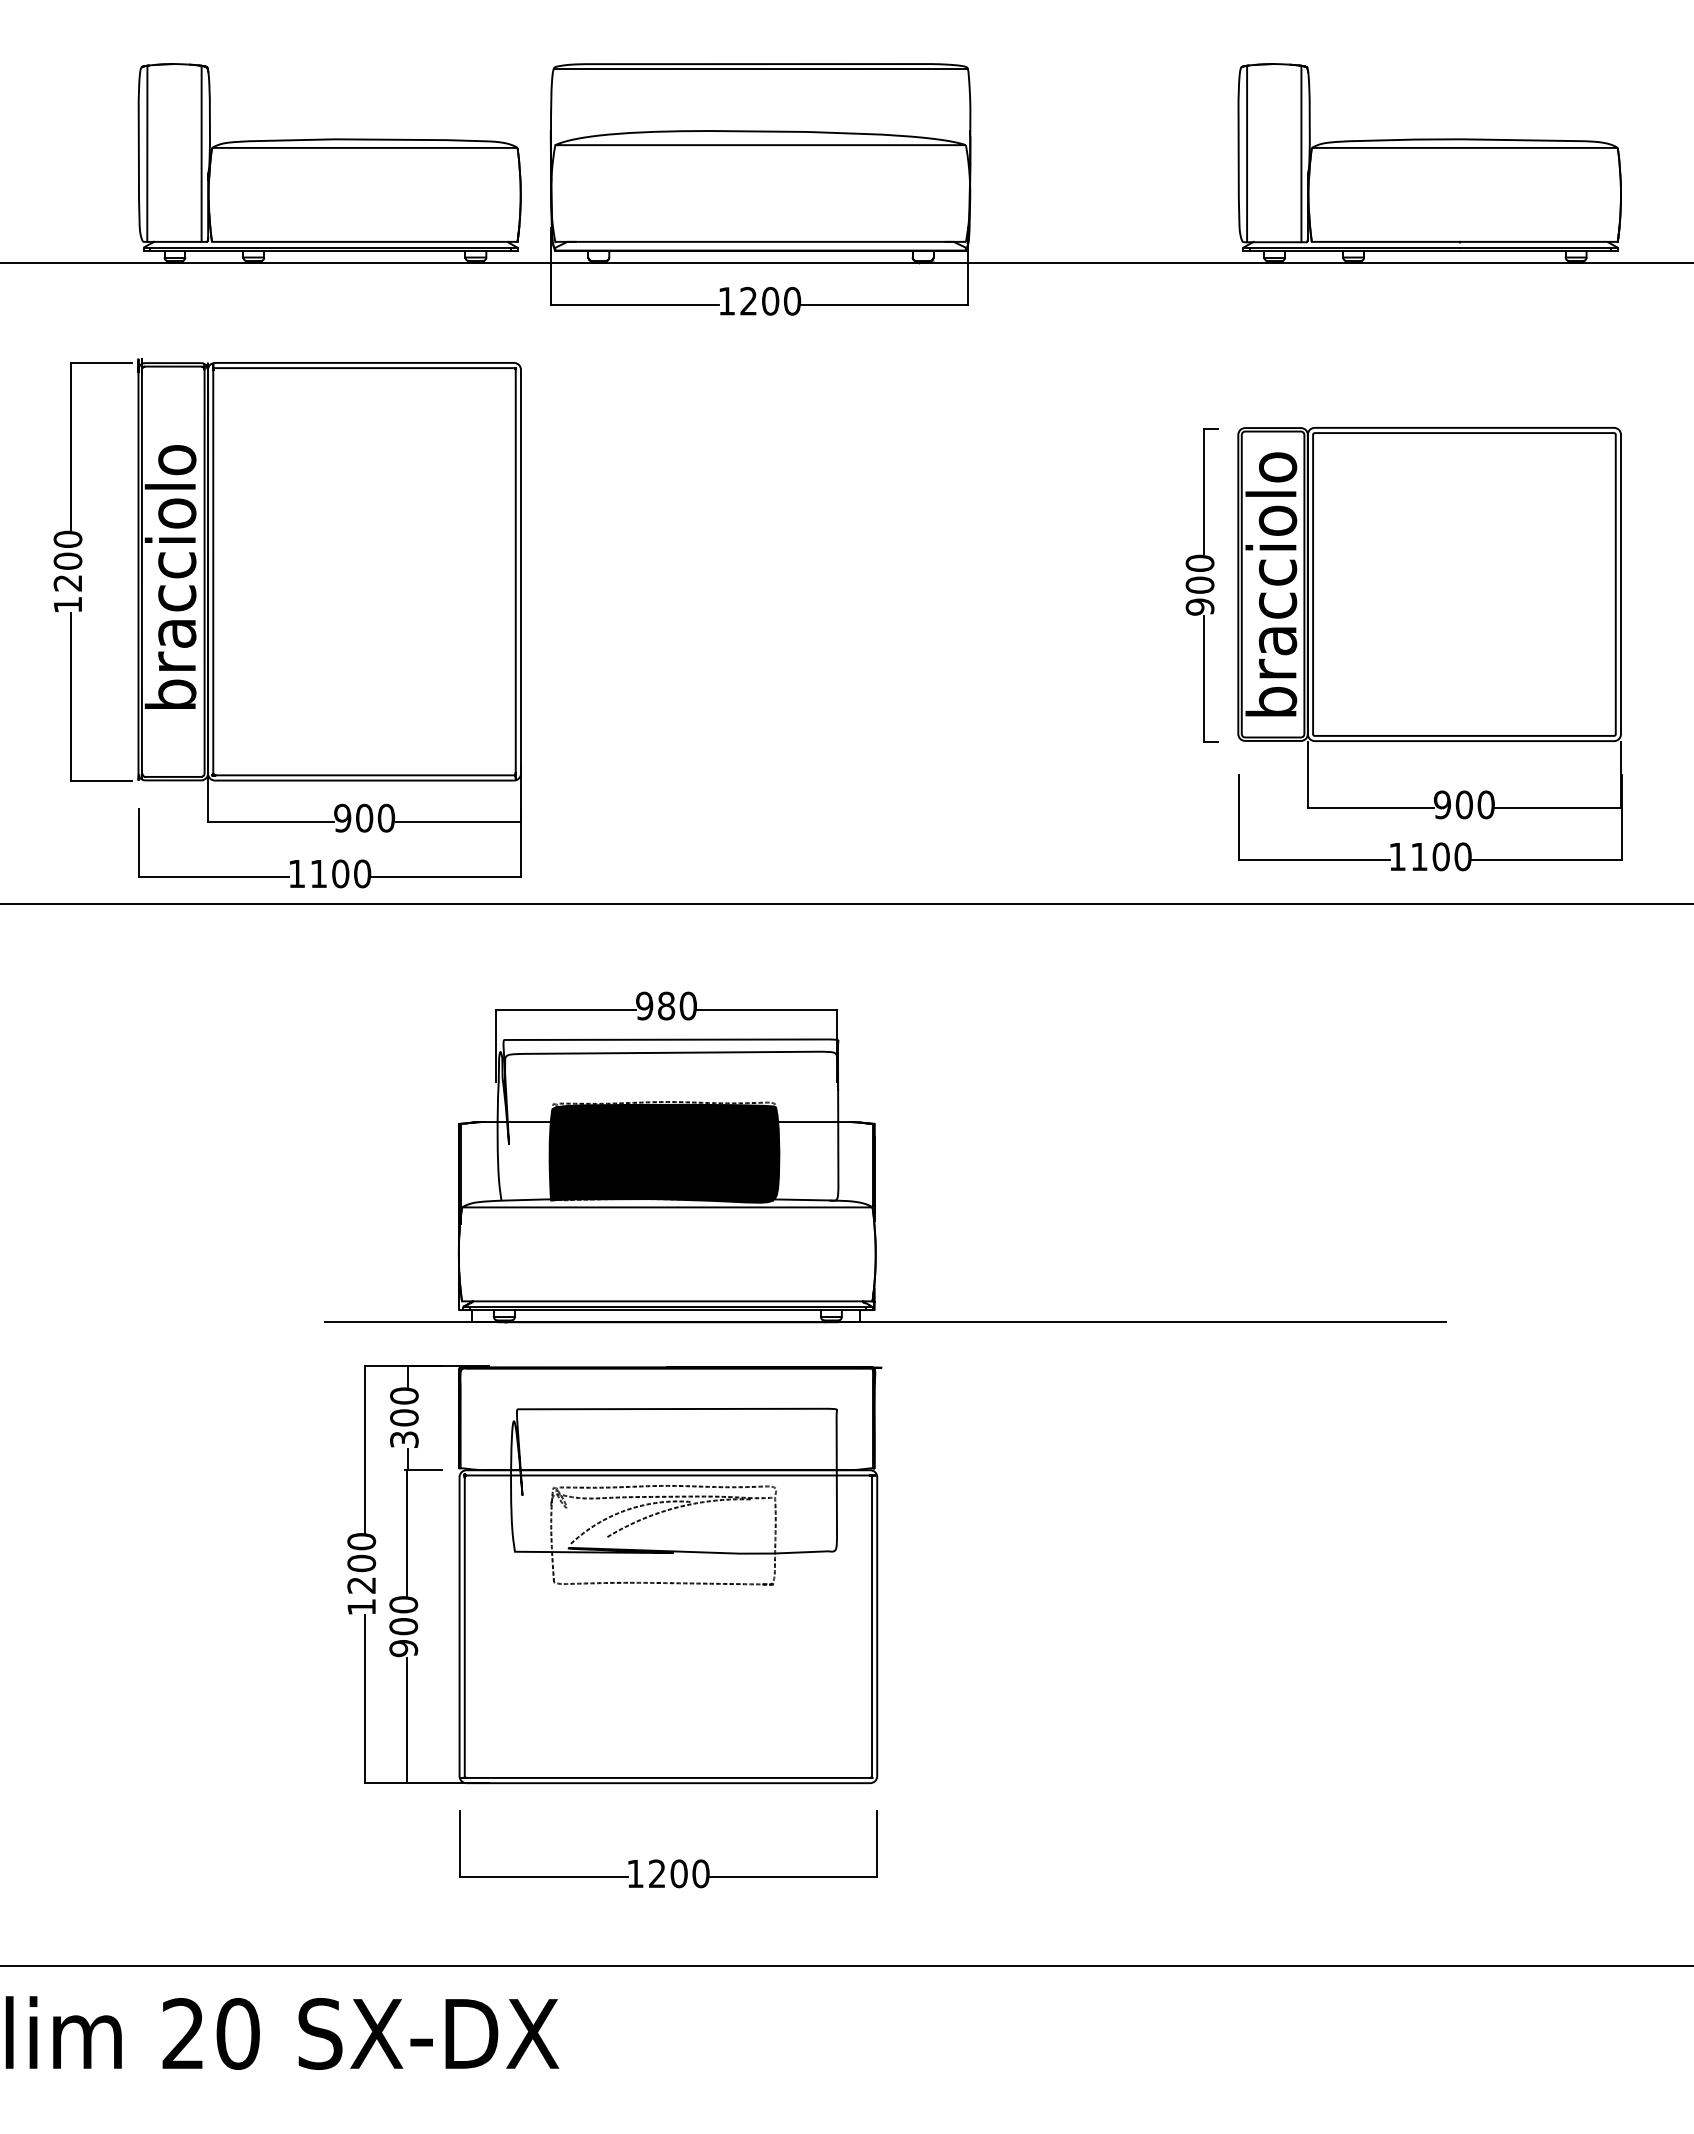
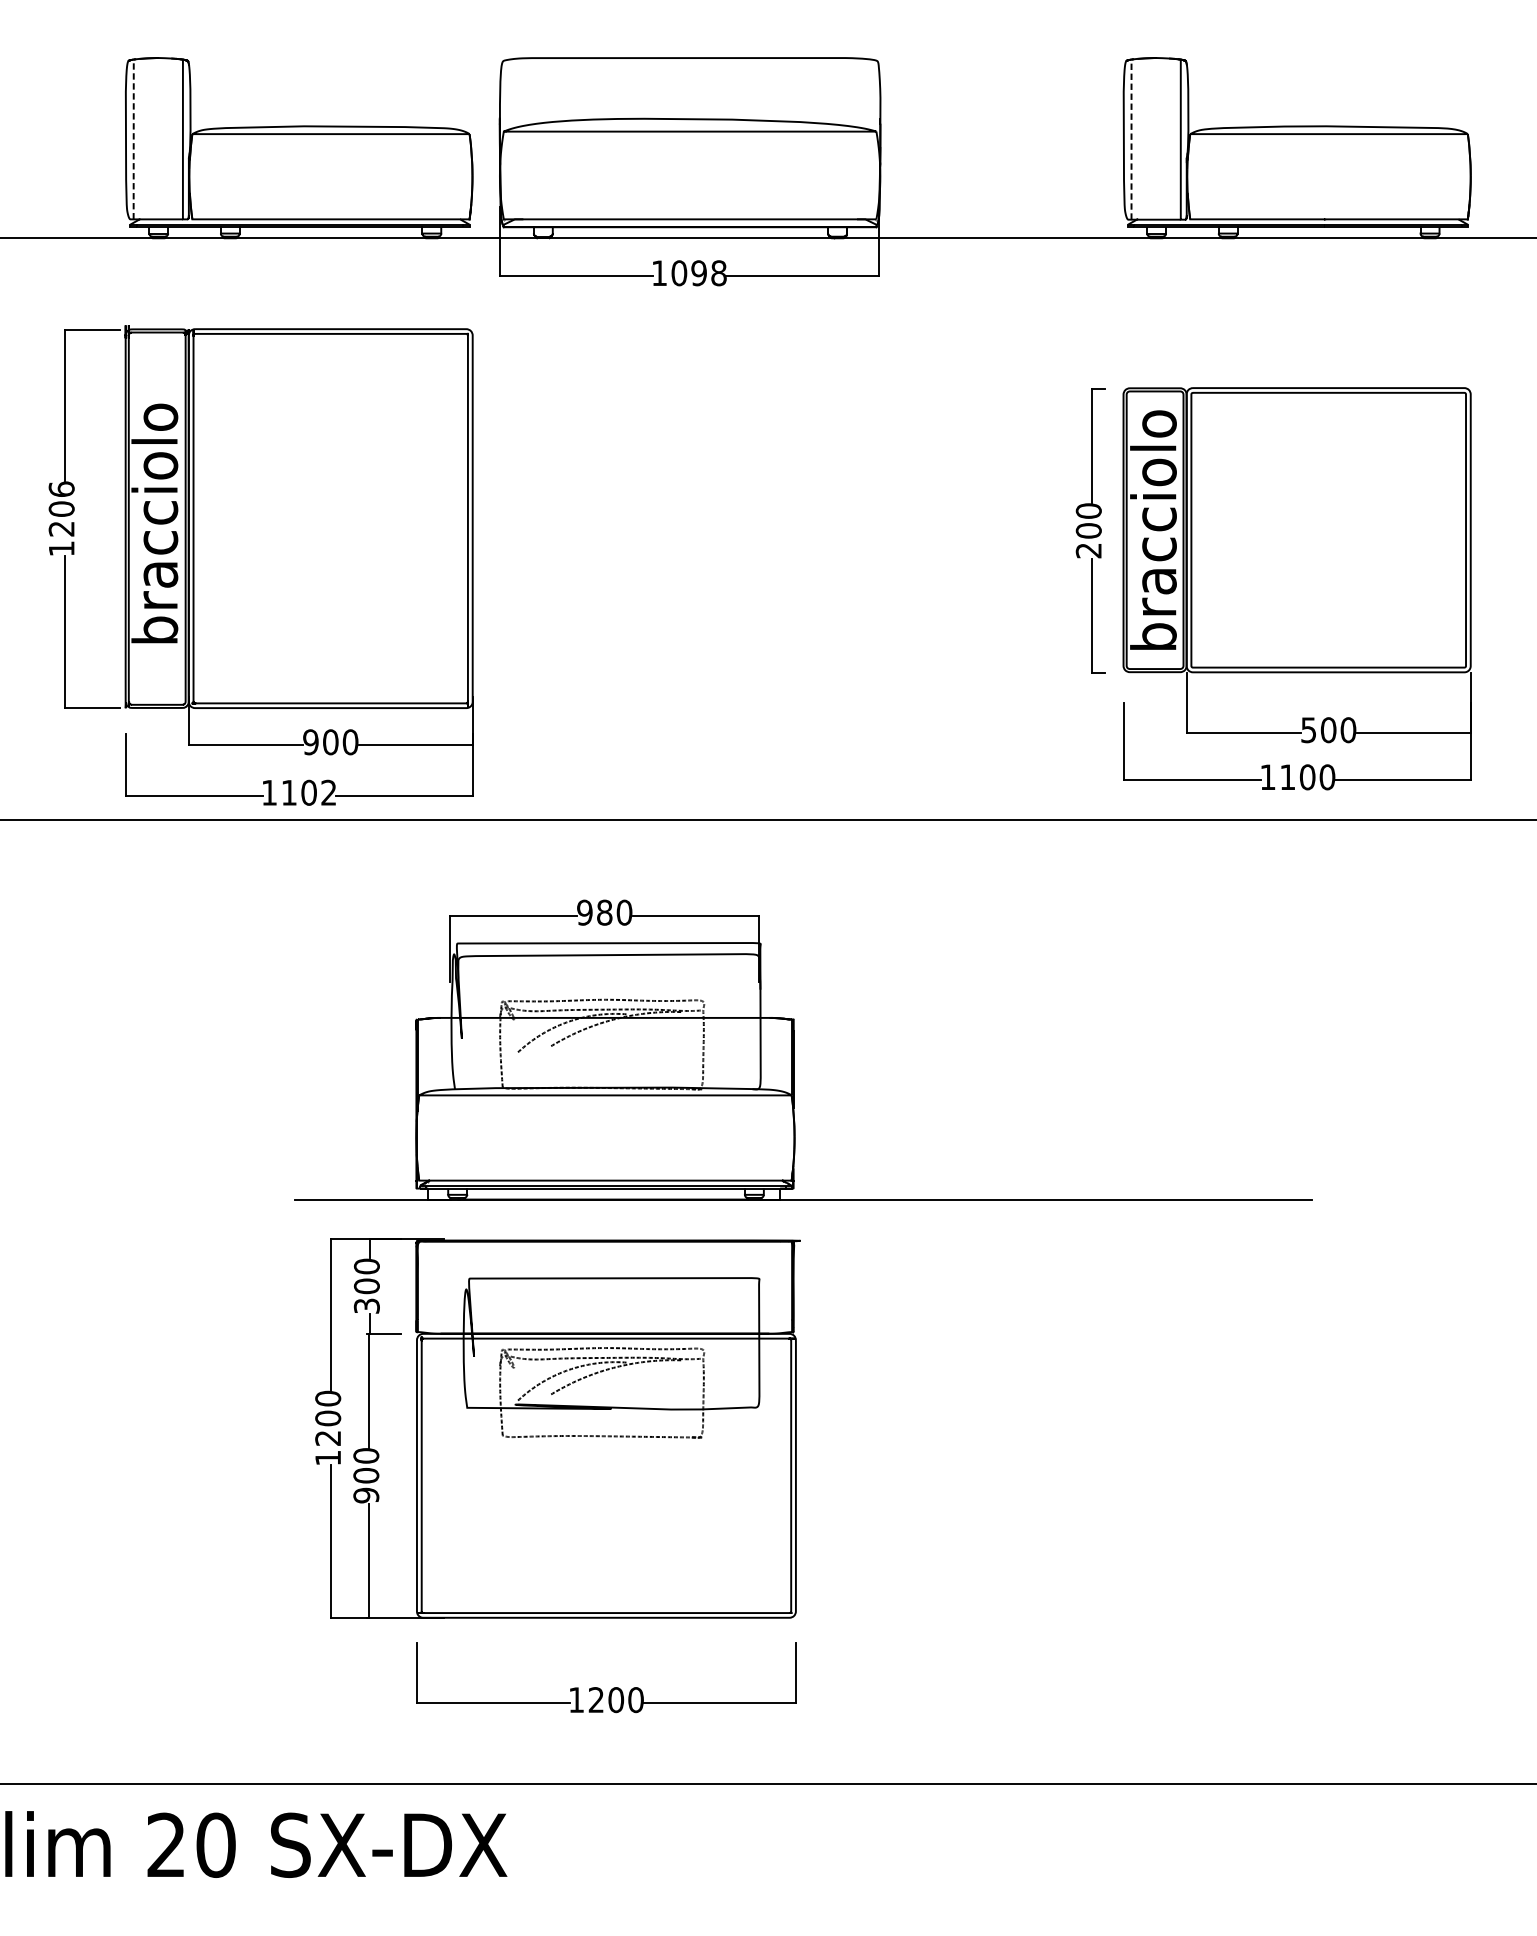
line: (760, 68) -> (690, 62), removed
line: (147, 153) -> (133, 139), solid -> dashed
line: (1247, 153) -> (1131, 139), solid -> dashed
text: (770, 301) -> (699, 273), 1200 -> 1098
text: (67, 538) -> (61, 488), 1200 -> 1206
text: (1199, 606) -> (1088, 550), 900 -> 200
text: (1442, 804) -> (1308, 729), 900 -> 500
text: (362, 873) -> (328, 792), 1100 -> 1102
fill: (664, 1153) -> (602, 1046), removed

